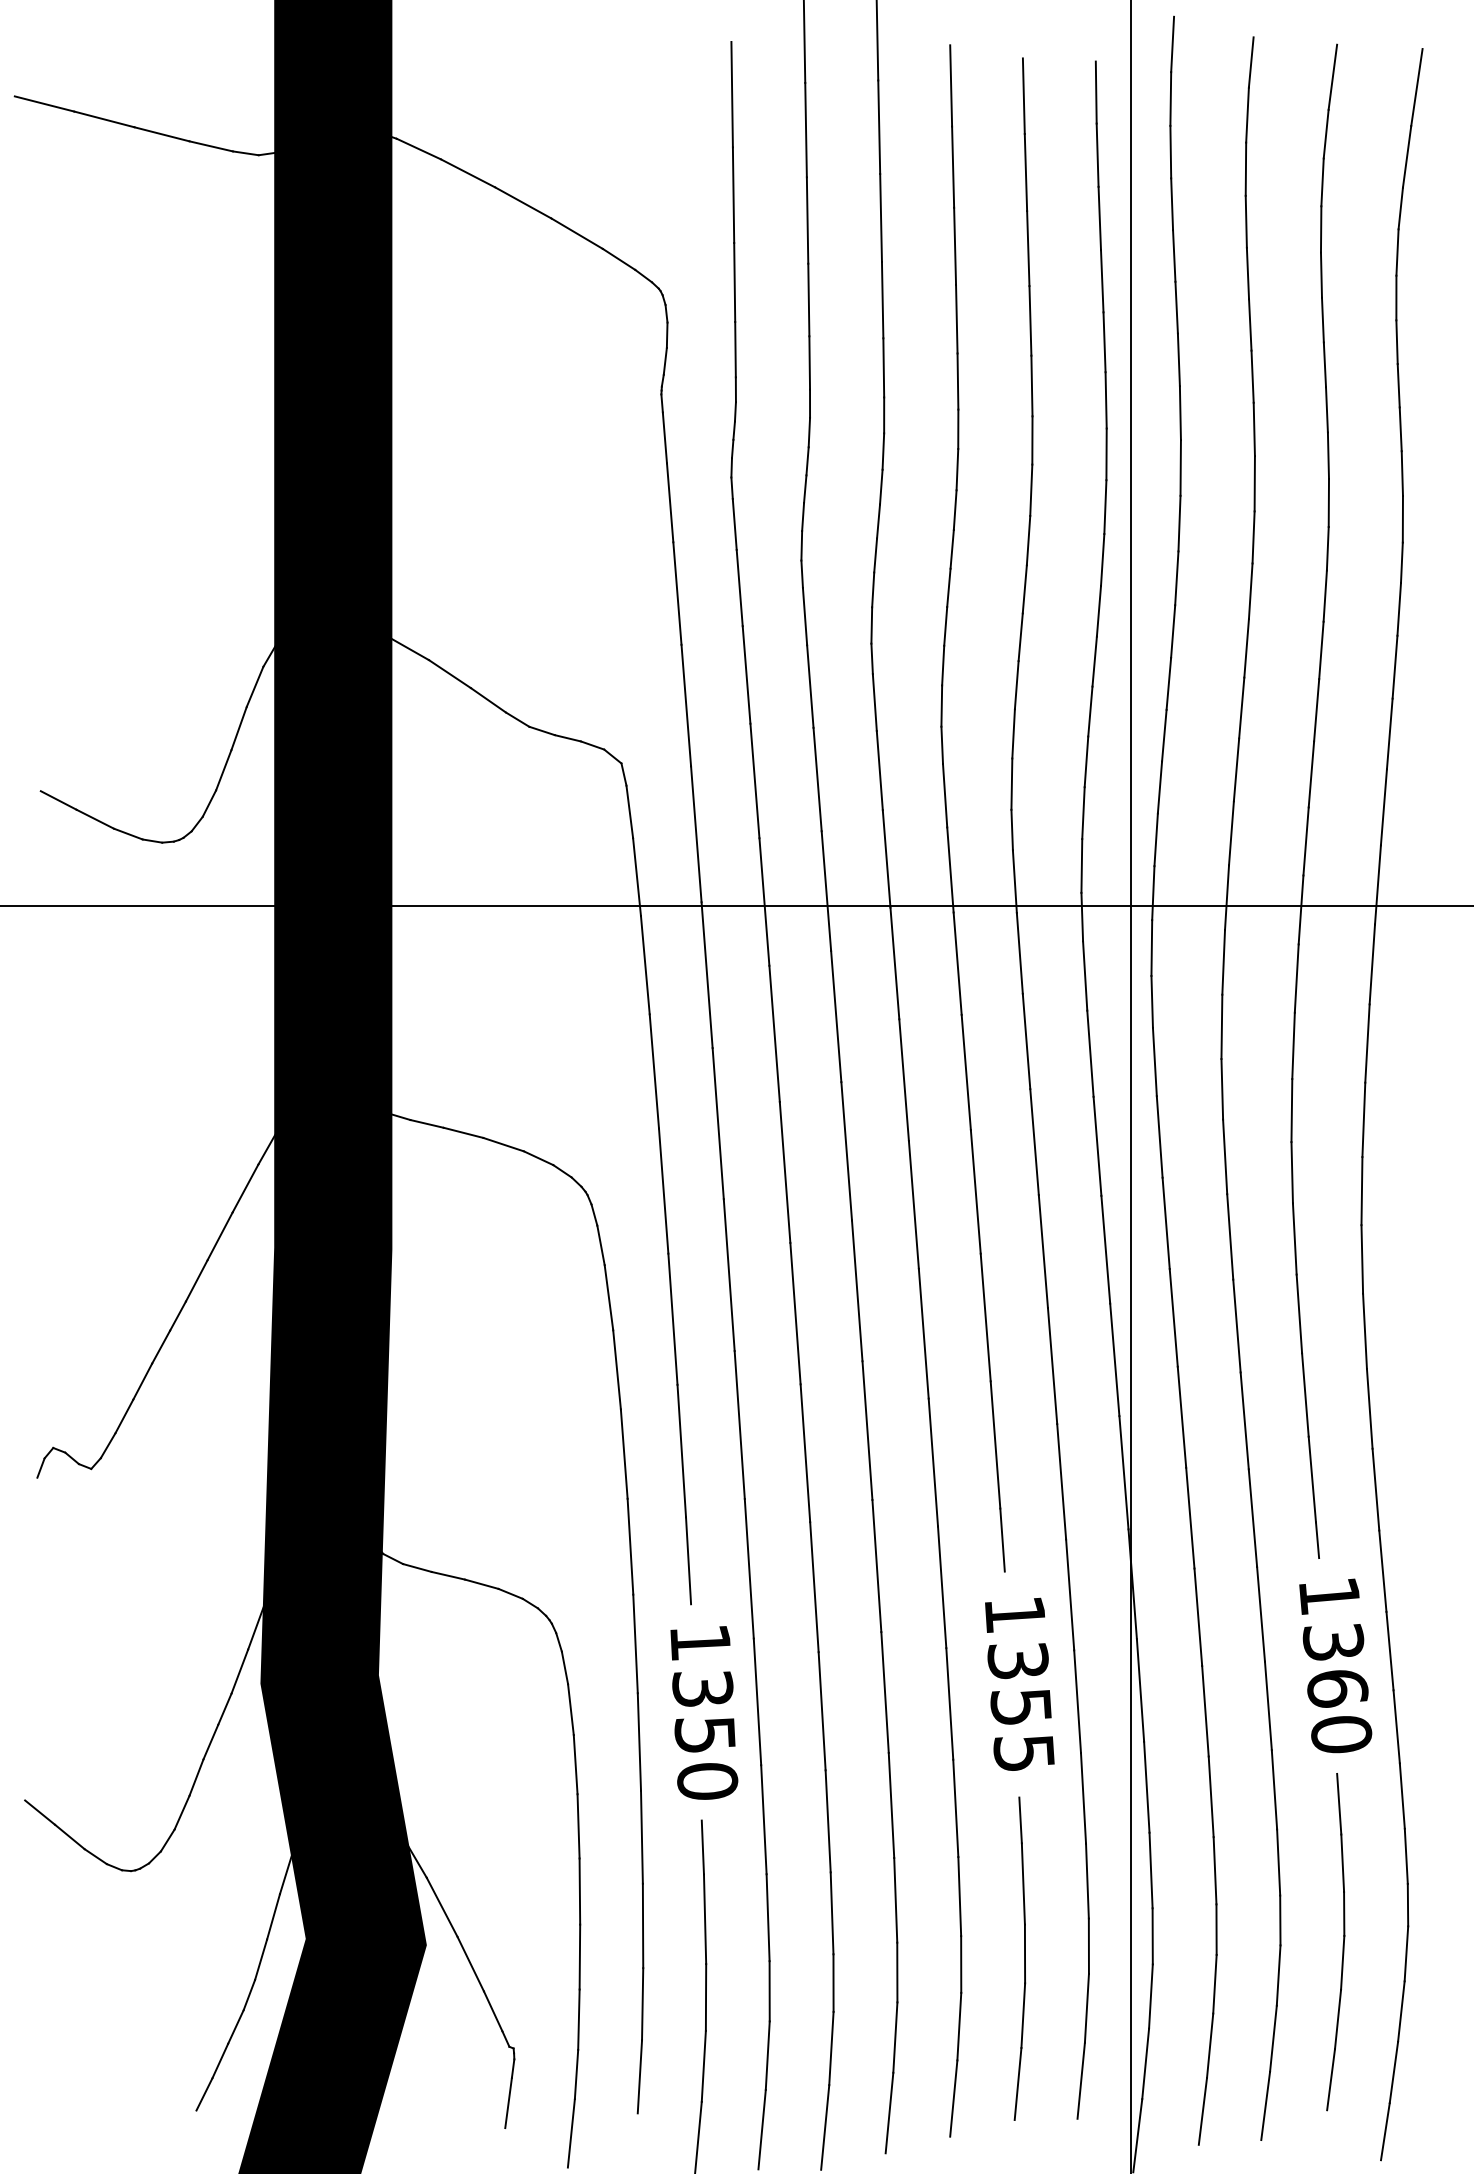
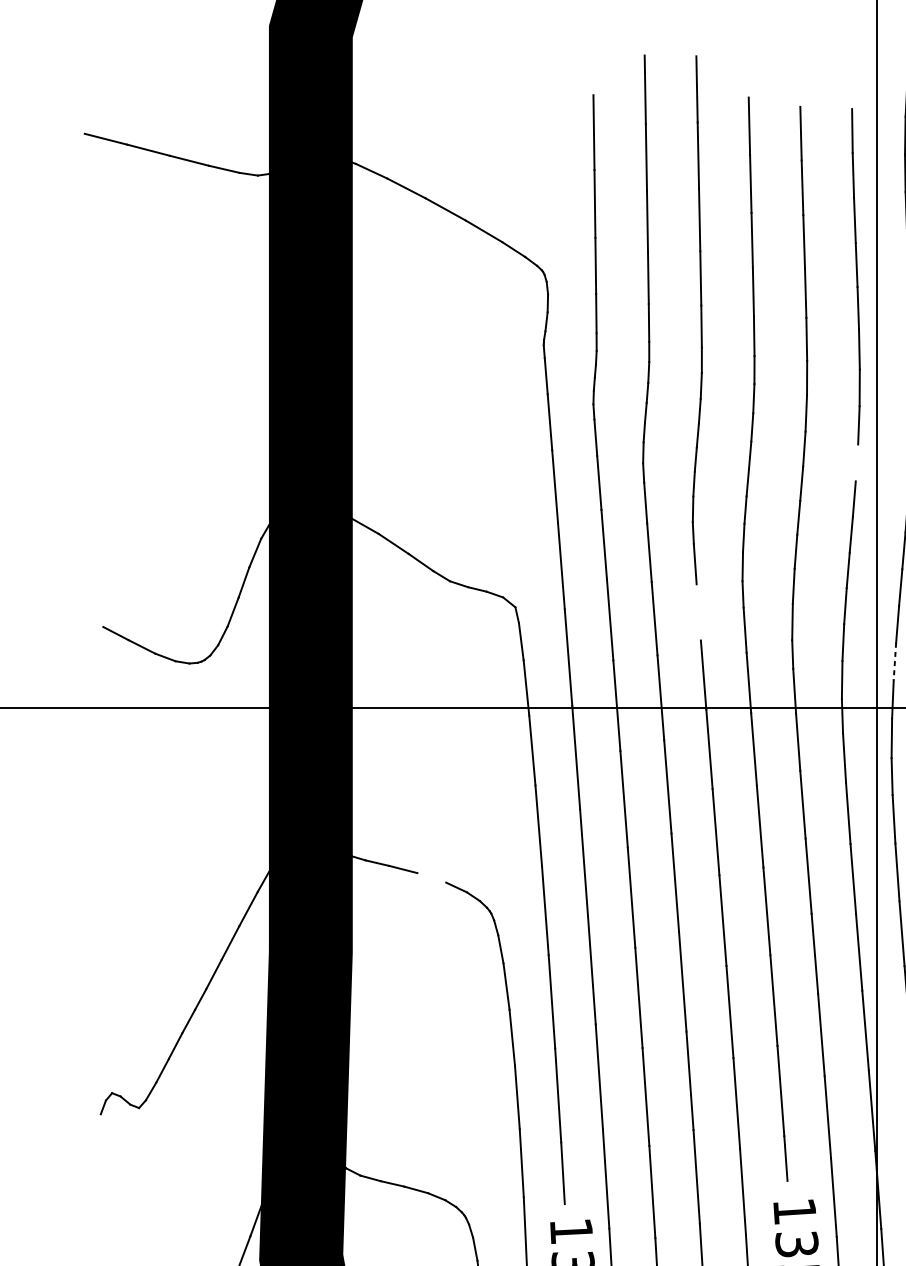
line: (1102, 559) -> (856, 462), removed
line: (879, 770) -> (698, 612), removed
line: (1156, 840) -> (895, 661), solid -> dashed
line: (503, 1144) -> (431, 877), removed

